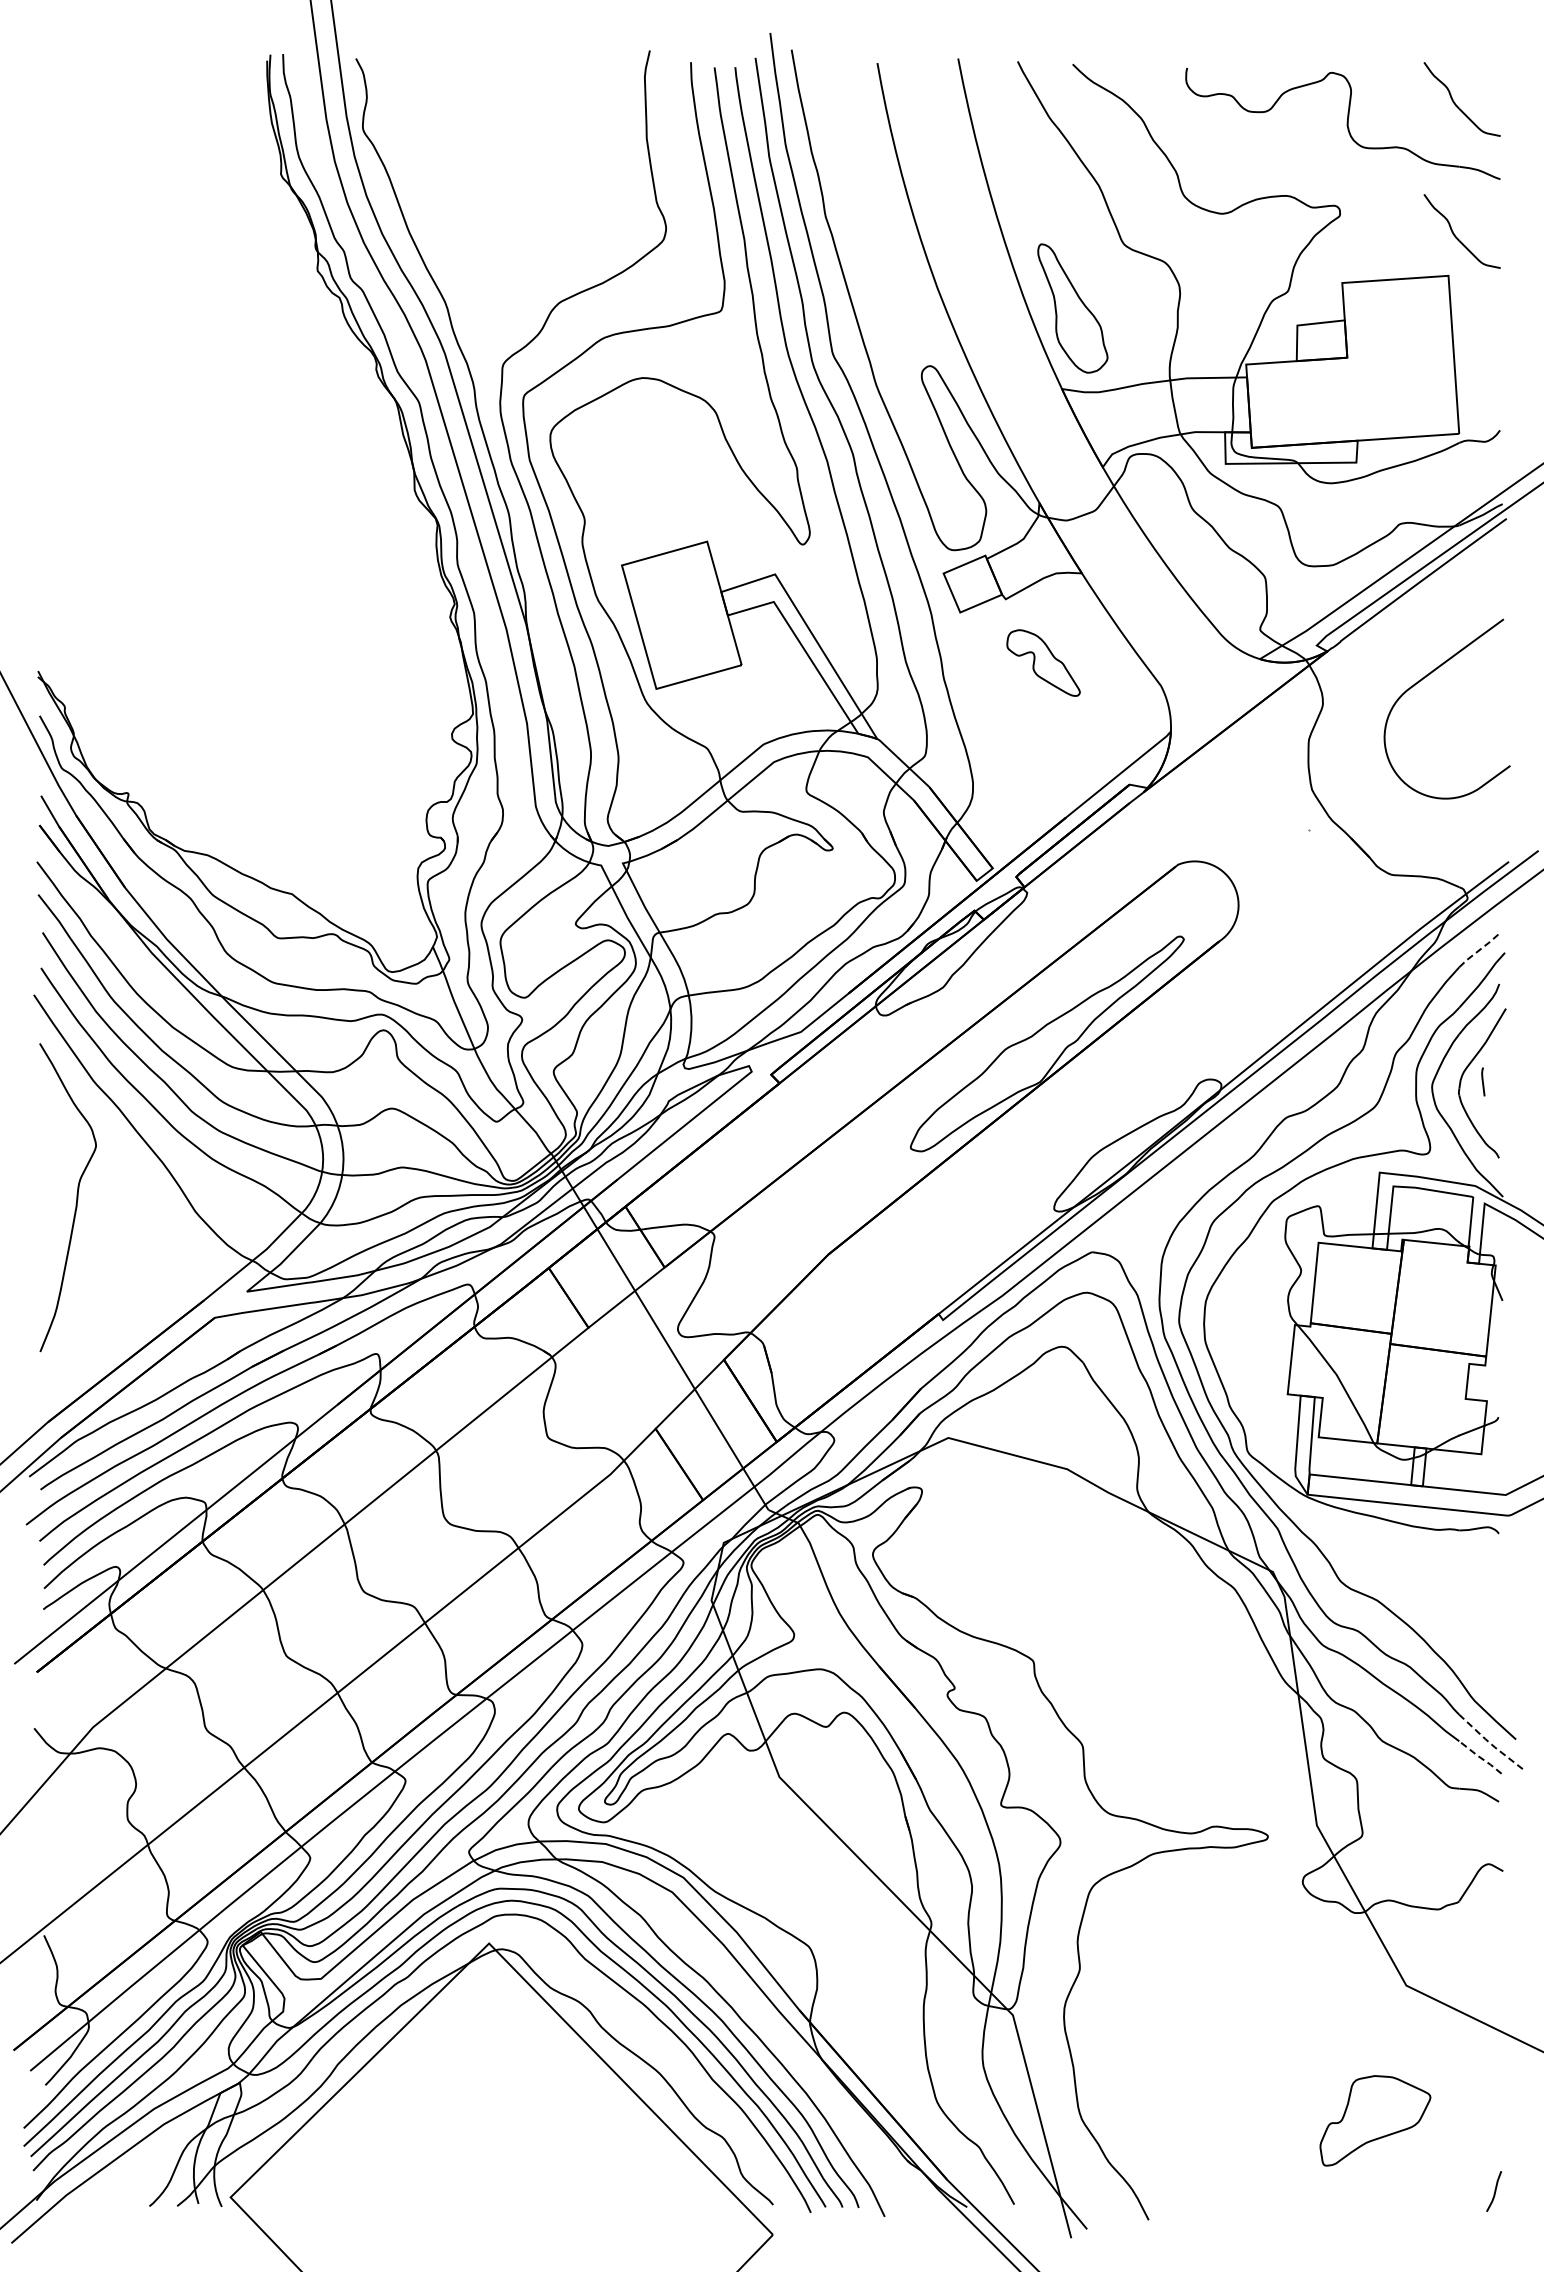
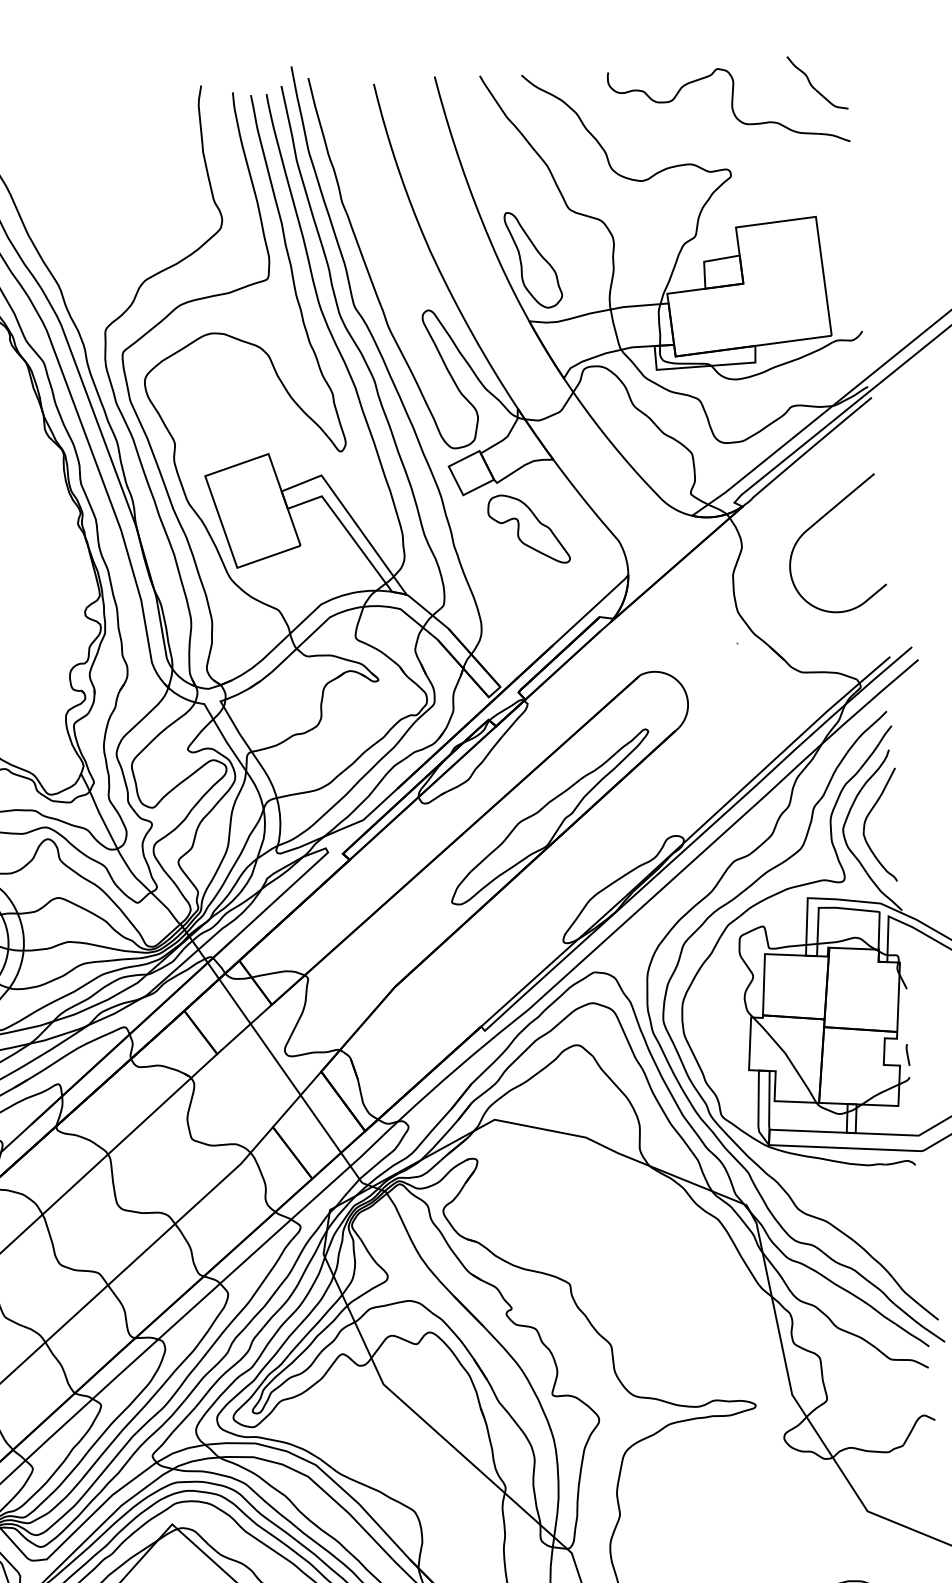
part: (1455, 234) -> (819, 185), removed
part: (1043, 662) -> (528, 528), size x1.43
line: (1479, 949) -> (872, 724), dashed -> solid
line: (1483, 1081) -> (908, 1054), moved
line: (1489, 1742) -> (918, 1323), dashed -> solid
line: (1480, 1757) -> (912, 1335), dashed -> solid

